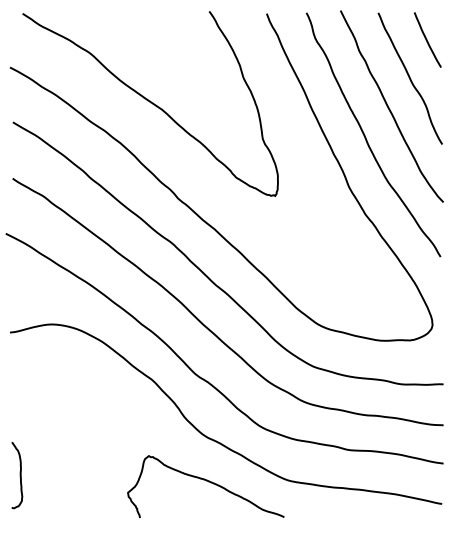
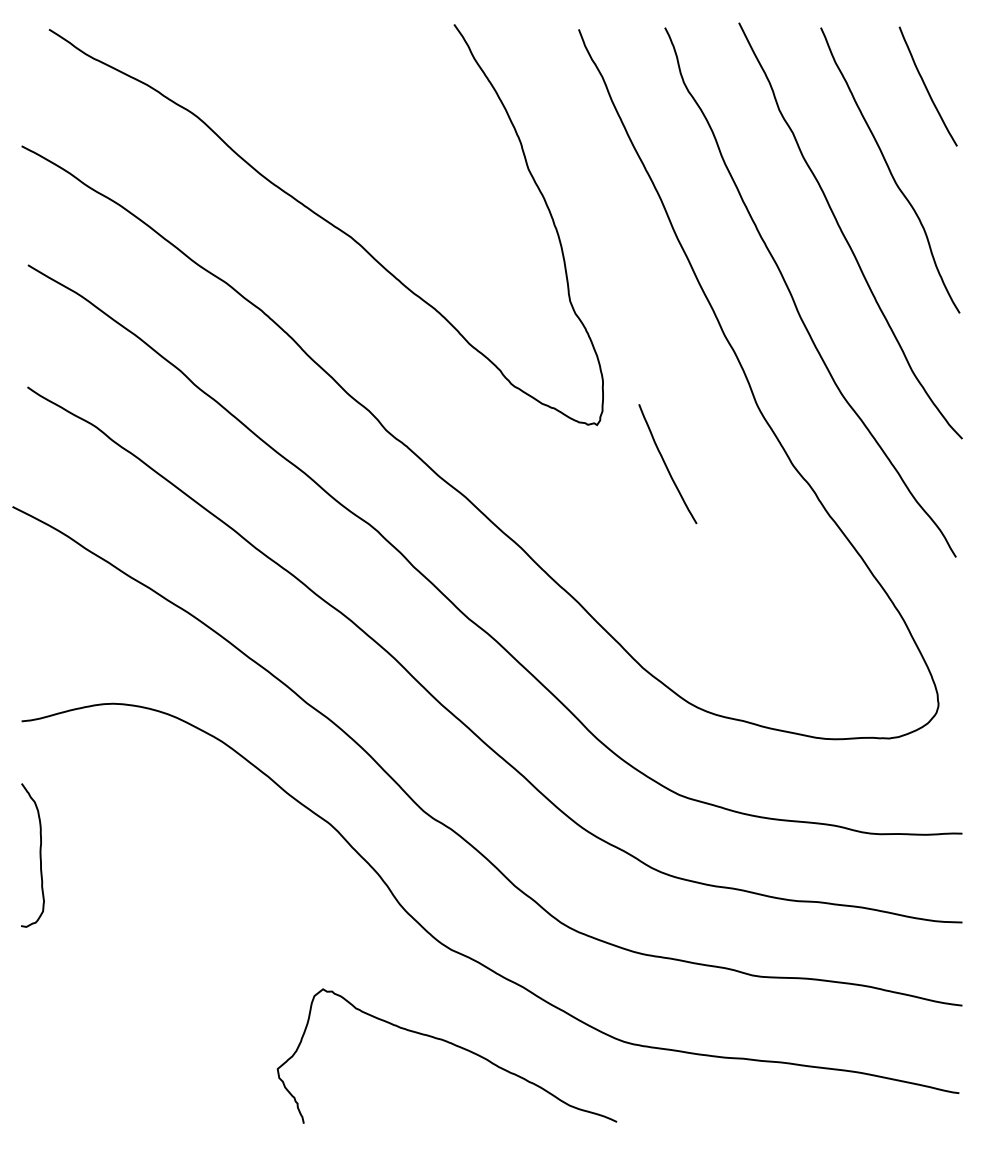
line: (307, 213) -> (667, 463), added
curve: (19, 475) -> (37, 855), moved

